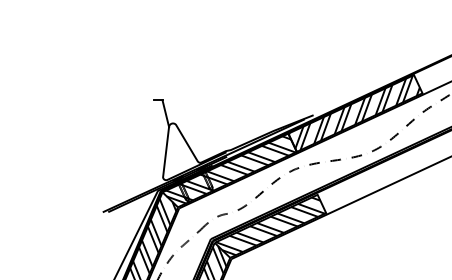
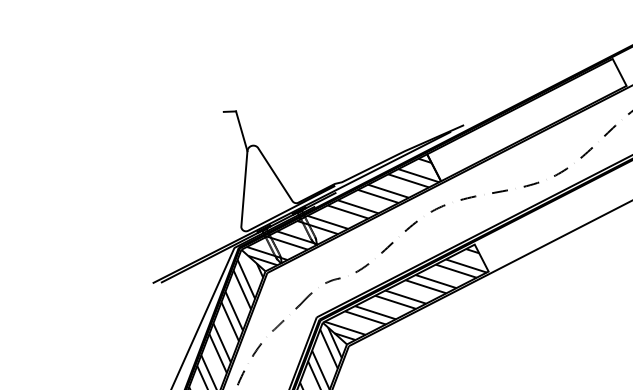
hatch: (354, 112) -> (525, 118), removed

